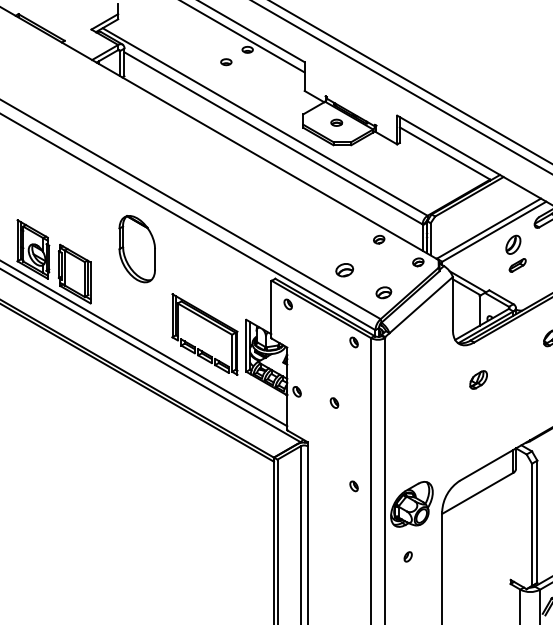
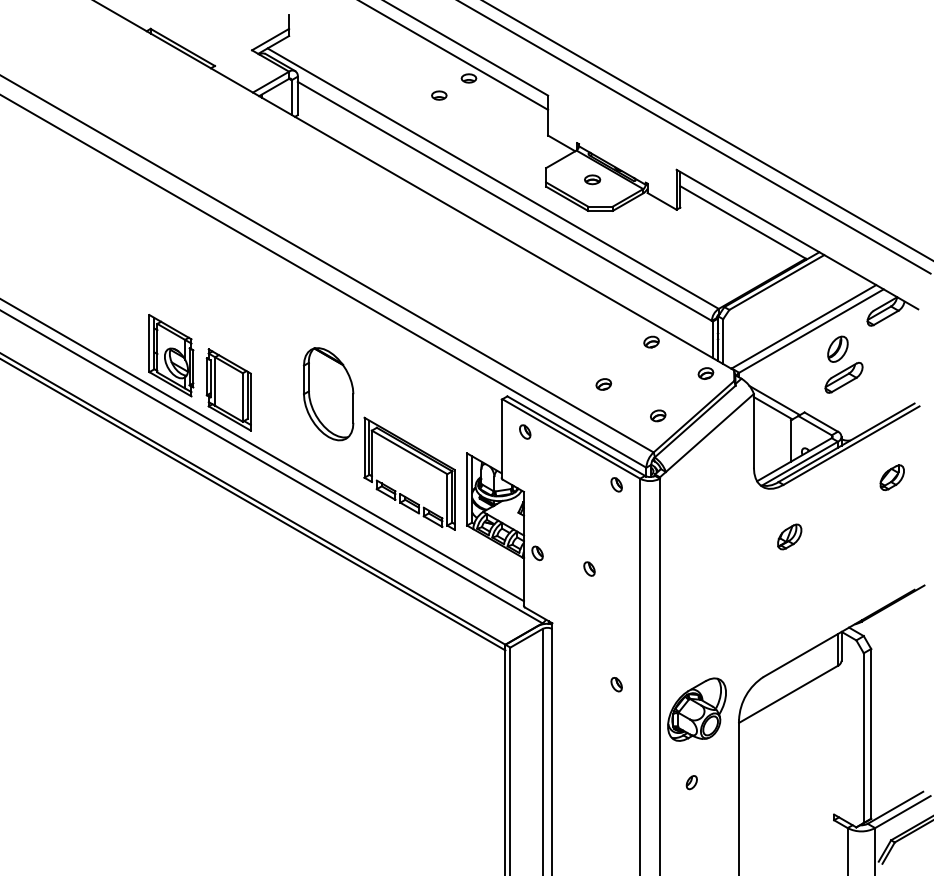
part: (137, 249) -> (328, 394), moved
part: (517, 265) -> (843, 377), size x1.67
part: (344, 270) -> (603, 384), size x0.62
part: (384, 292) -> (658, 415), size x0.71

